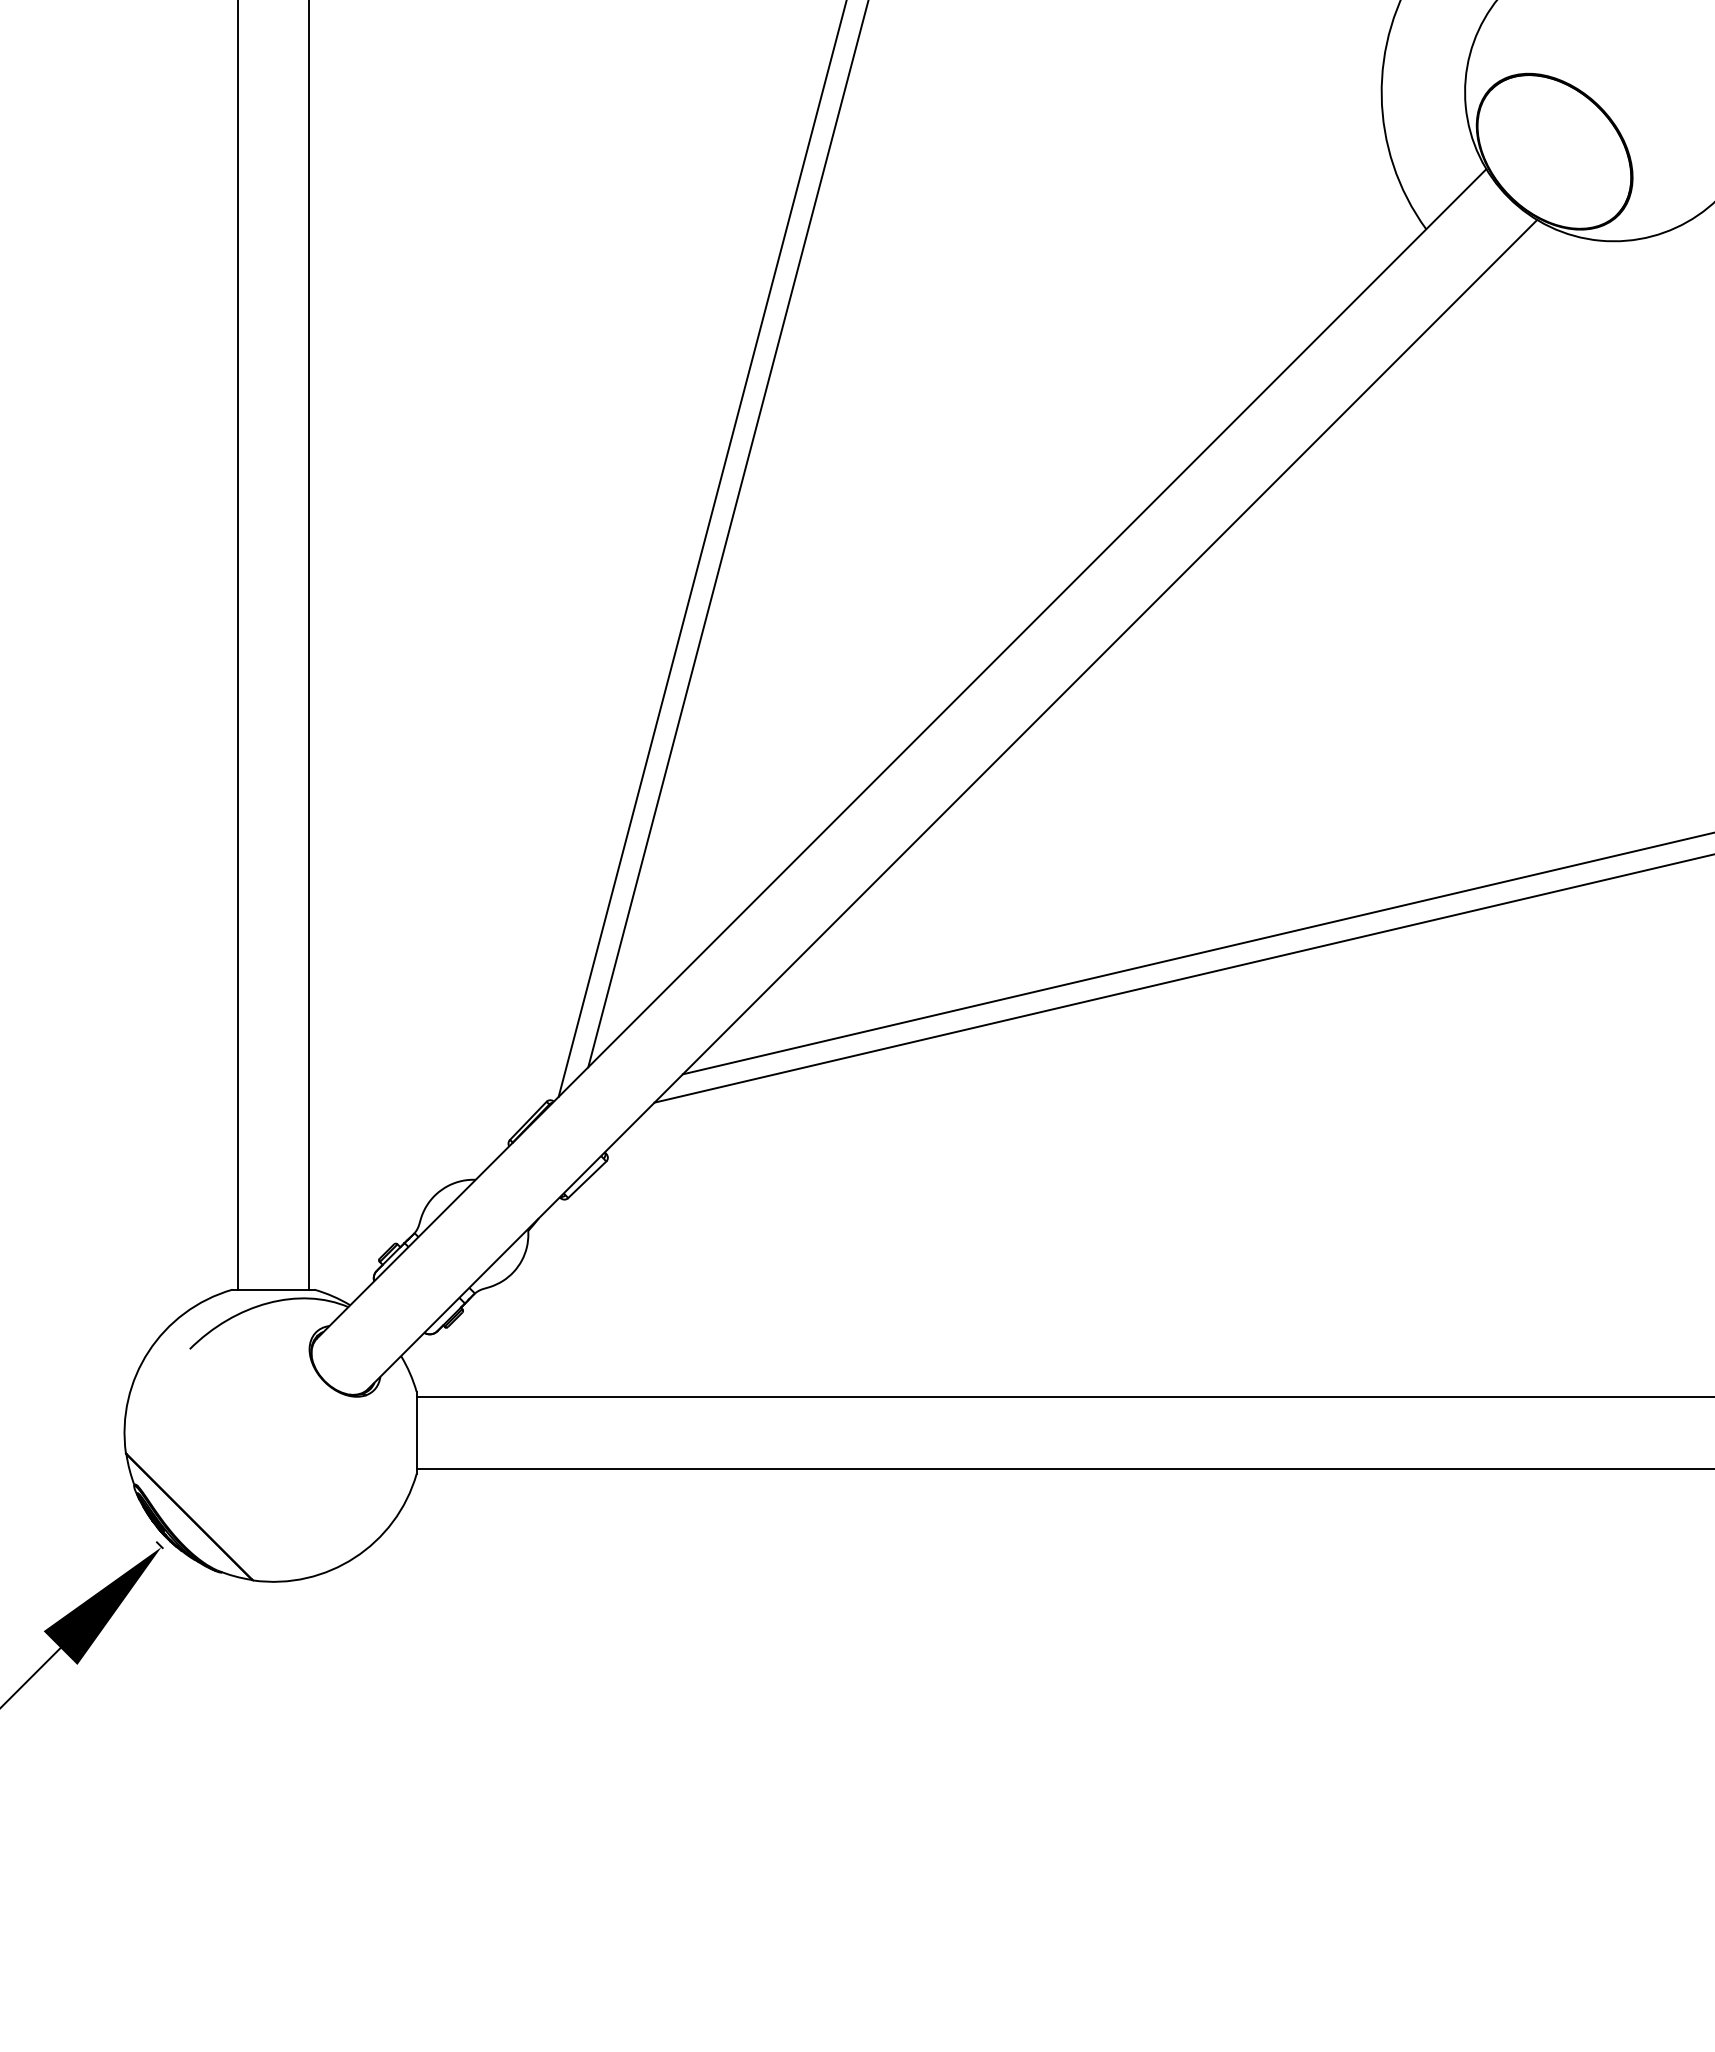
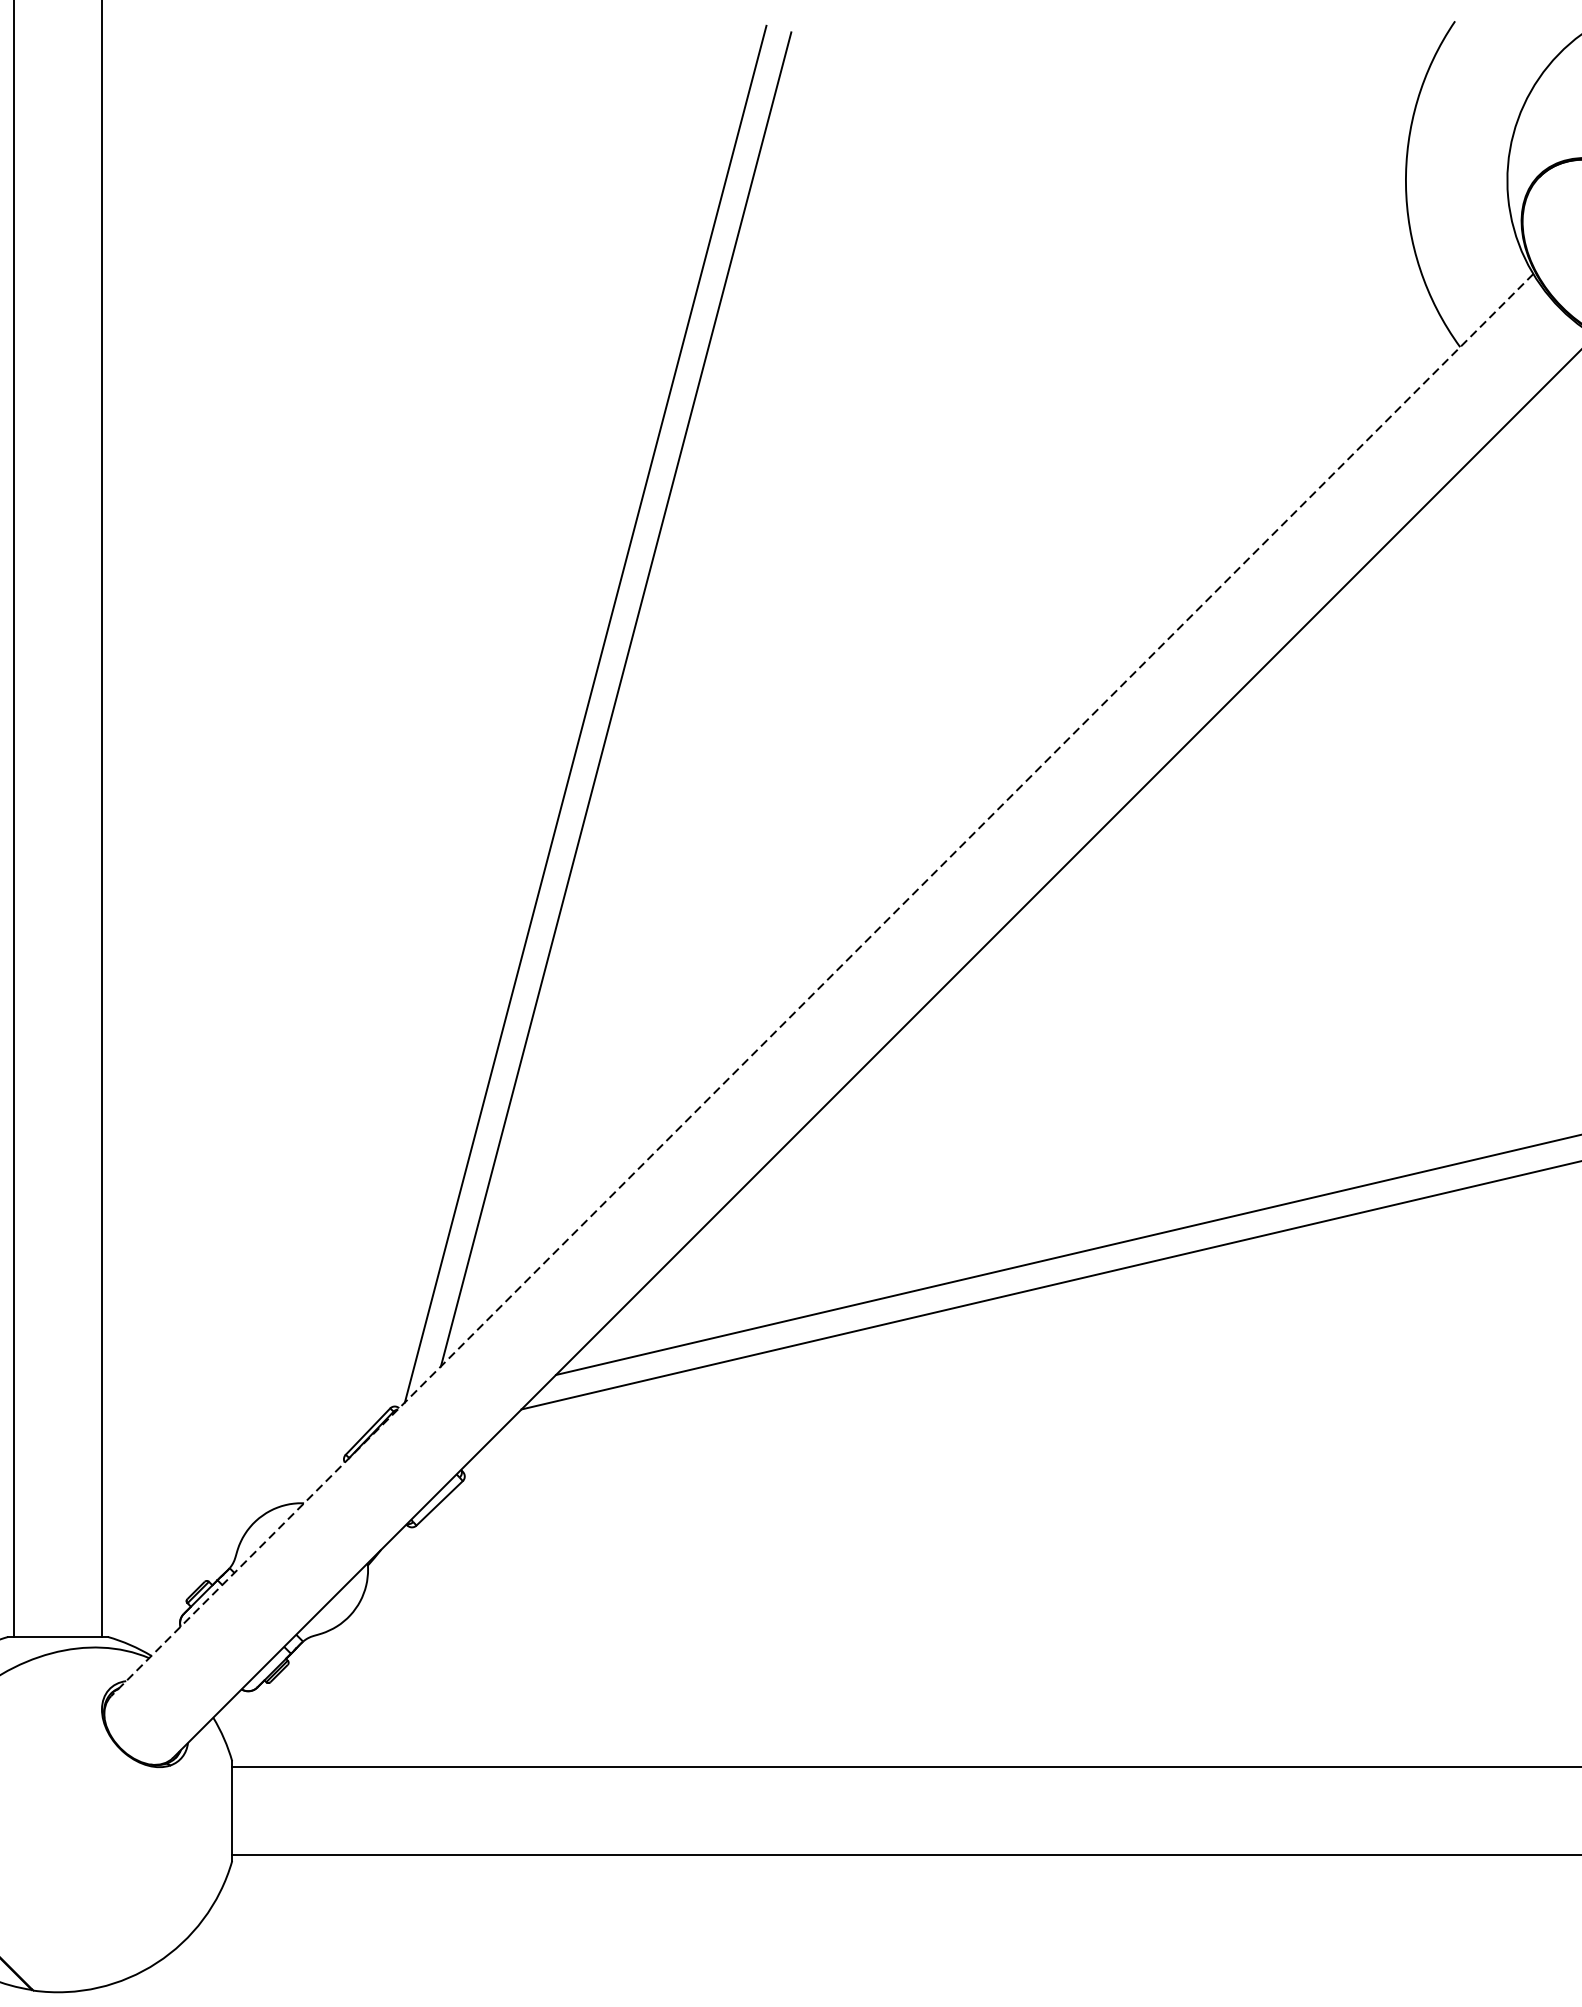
line: (901, 753) -> (821, 984), solid -> dashed

